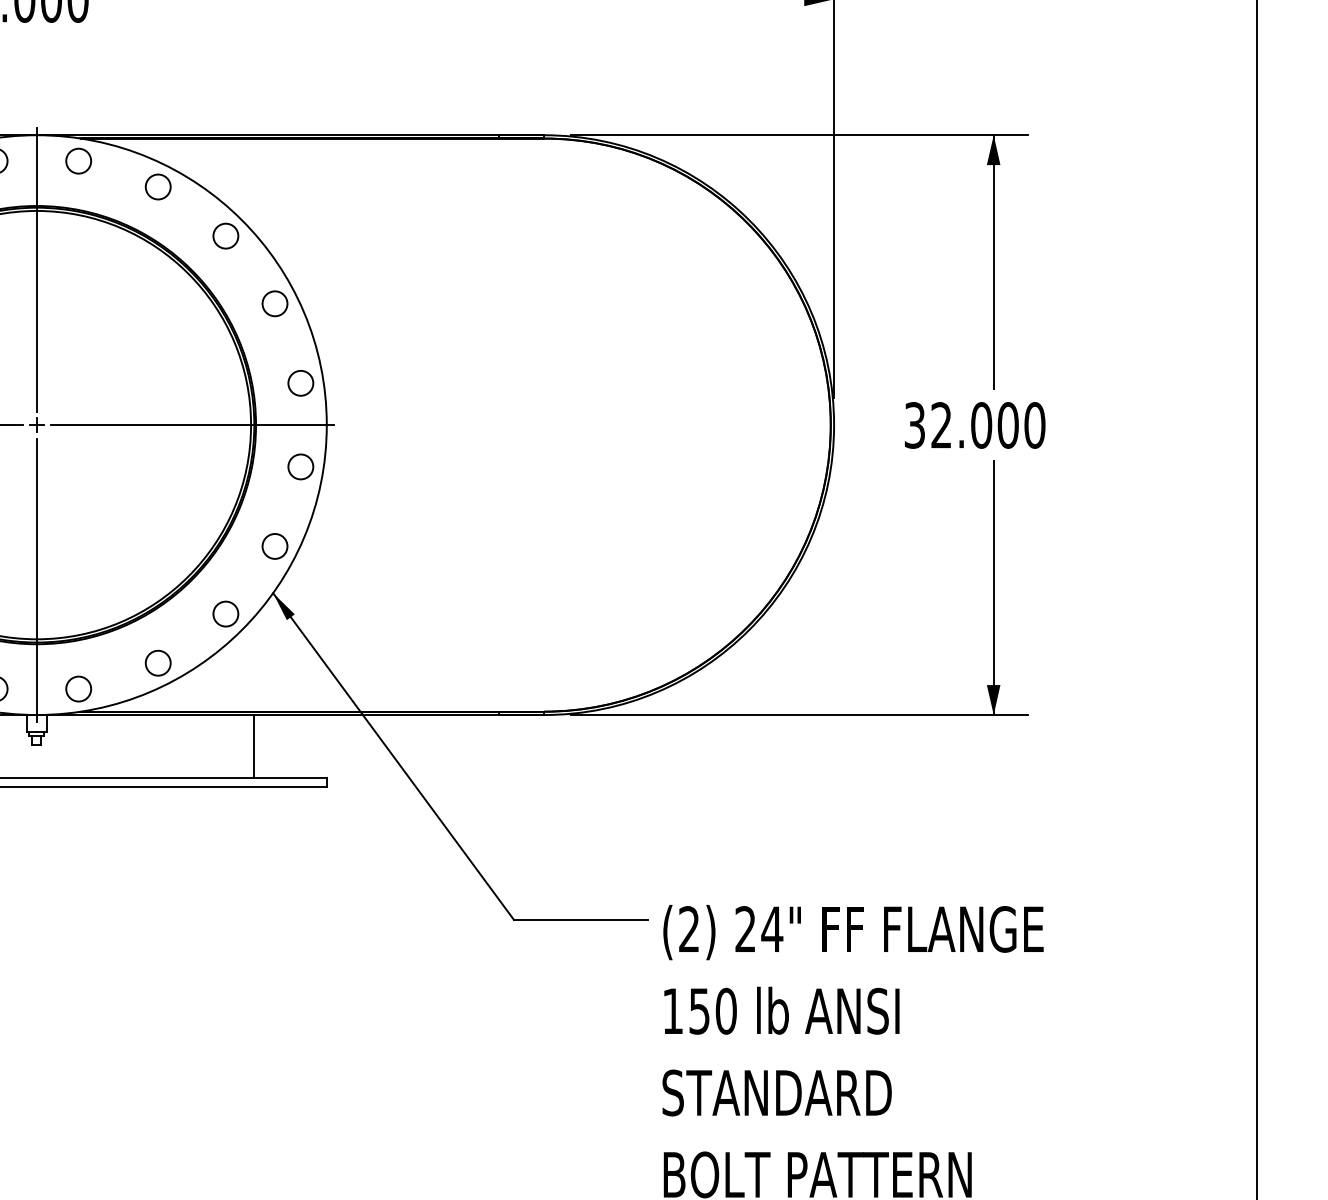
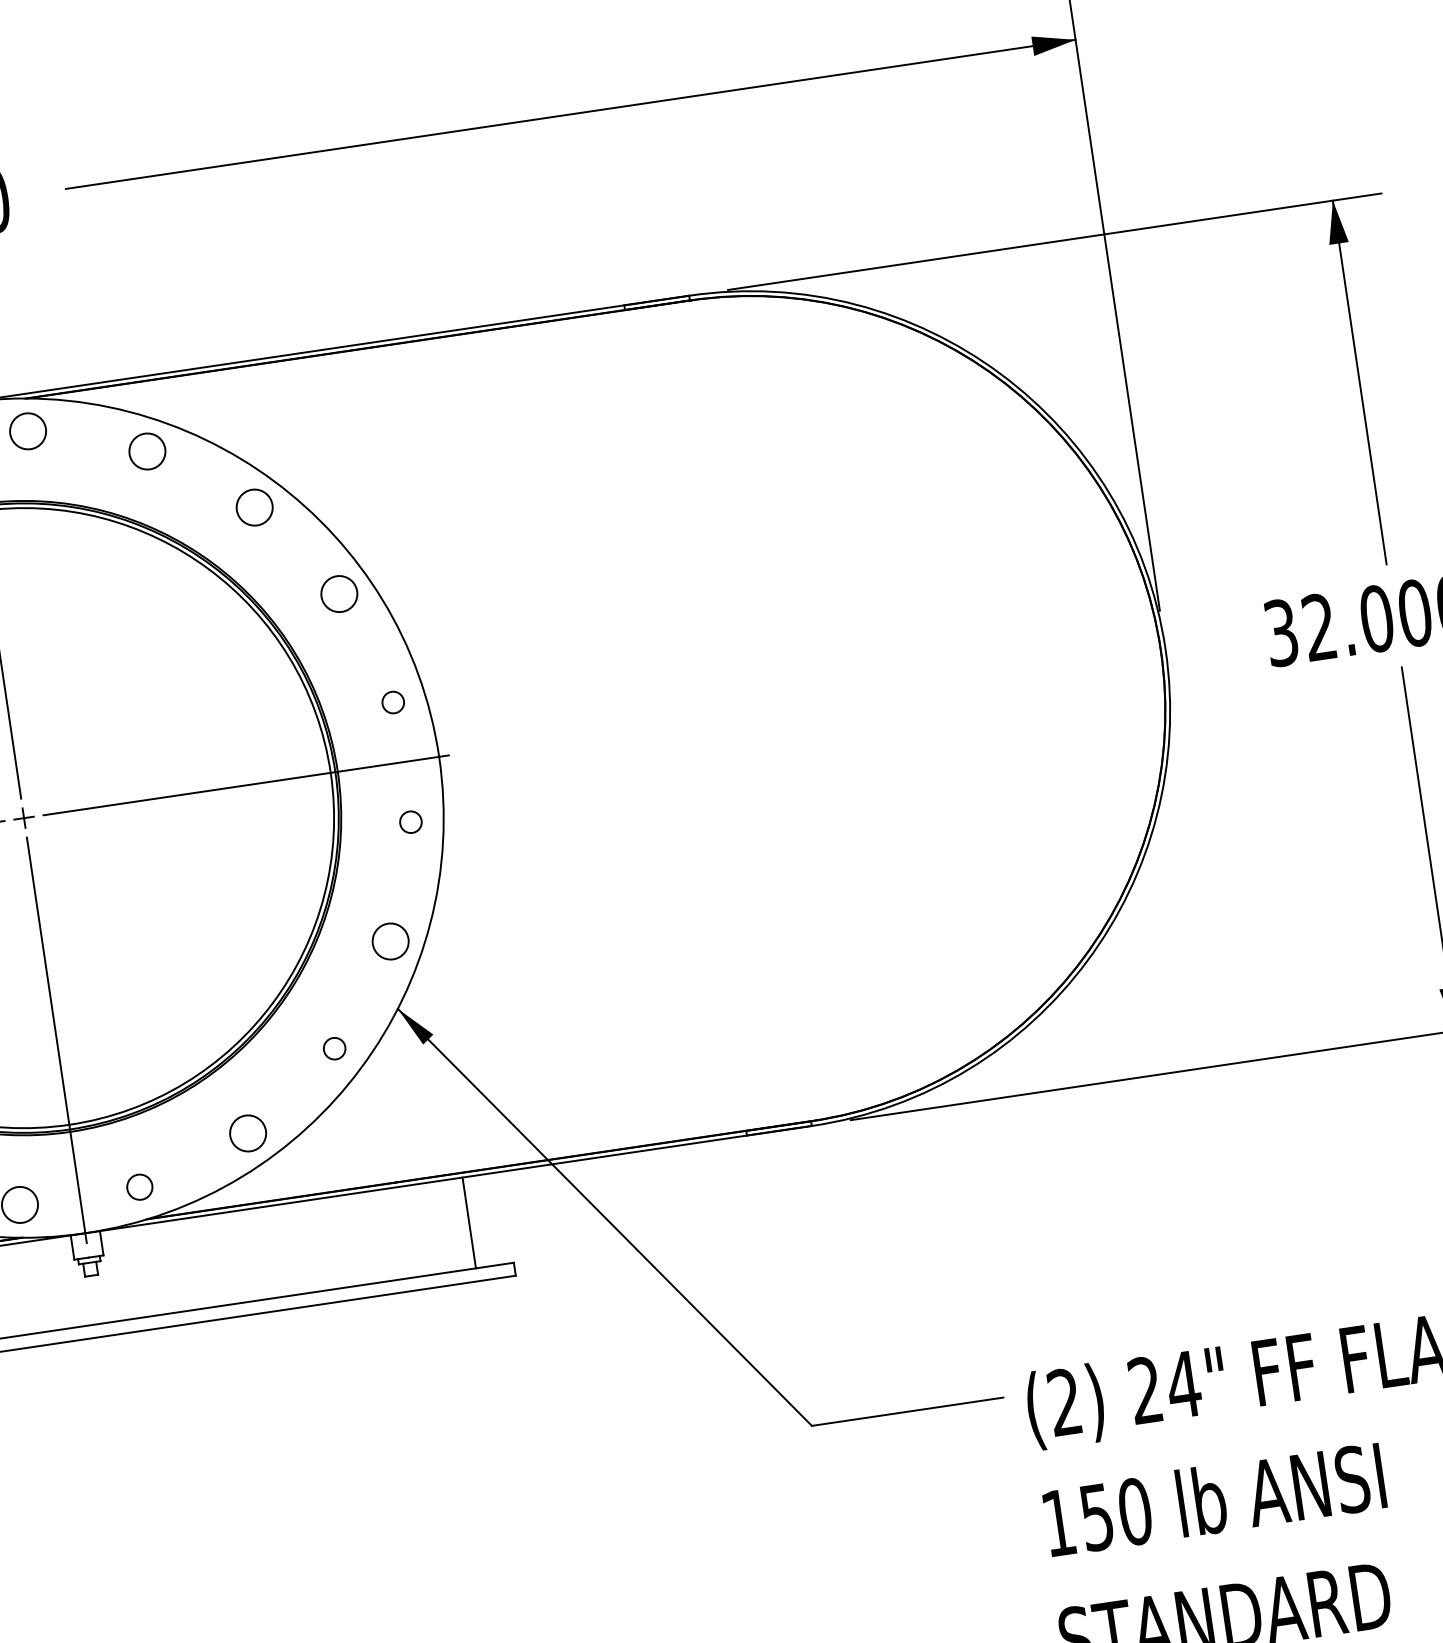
circle: (300, 383) -> (392, 702), size x0.6
circle: (300, 466) -> (410, 821), size x0.6
circle: (225, 613) -> (333, 1048), size x0.6
circle: (78, 688) -> (139, 1186), size x0.7
line: (254, 746) -> (469, 1222), moved

